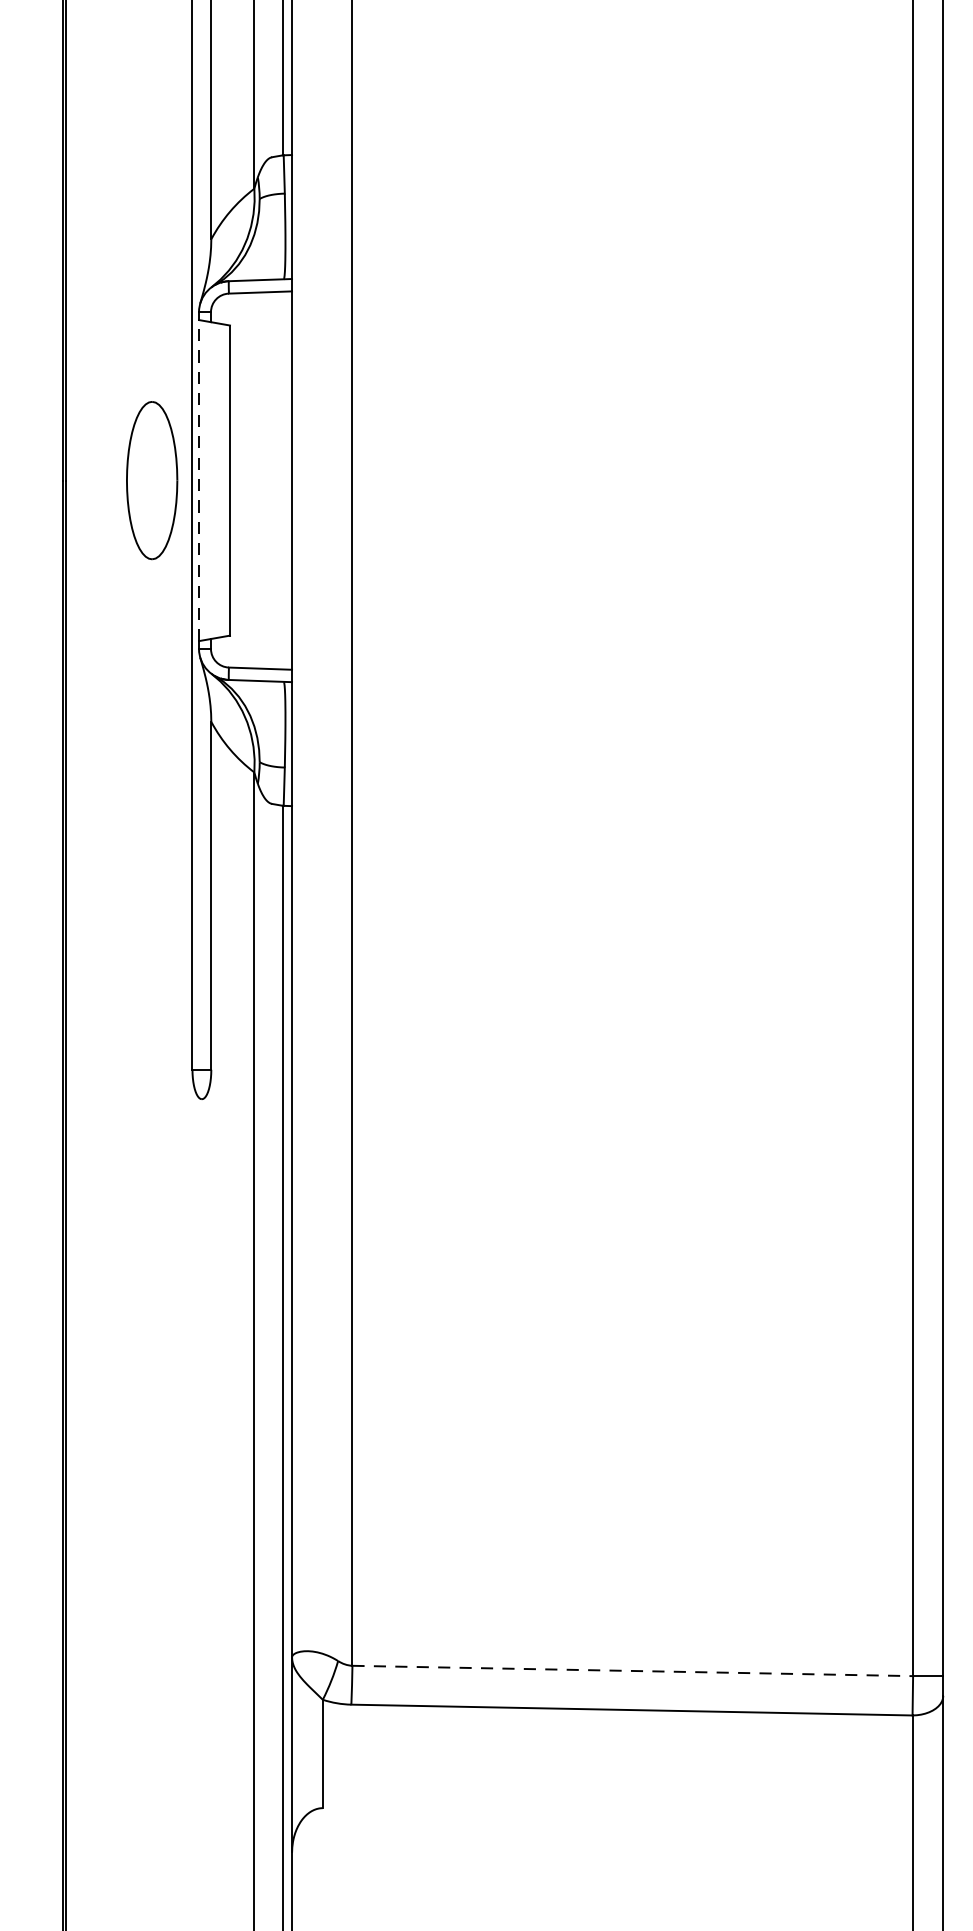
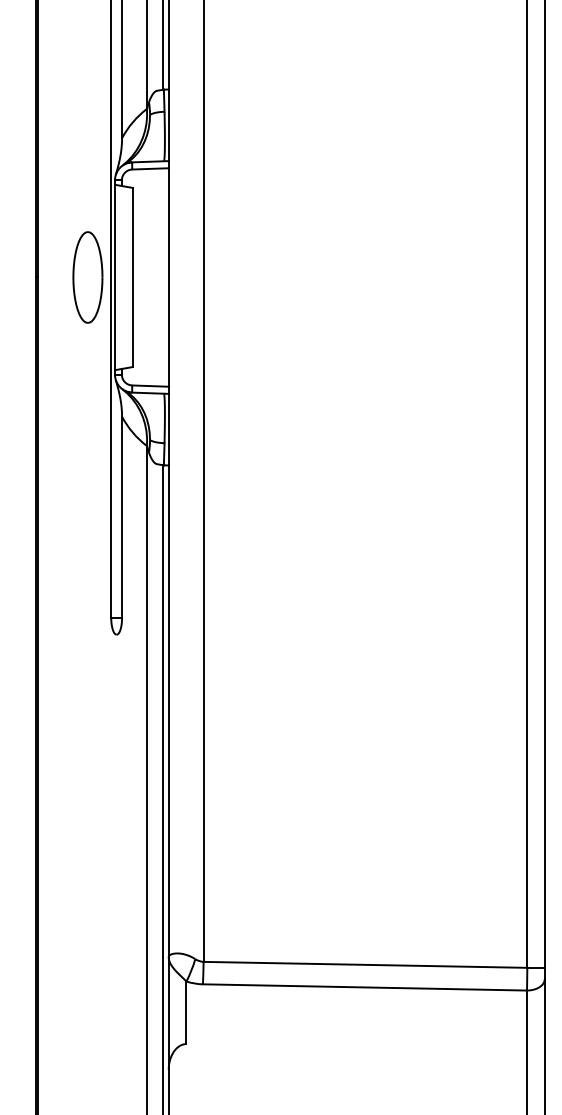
line: (199, 480) -> (115, 277), dashed -> solid
line: (632, 1670) -> (365, 964), dashed -> solid

